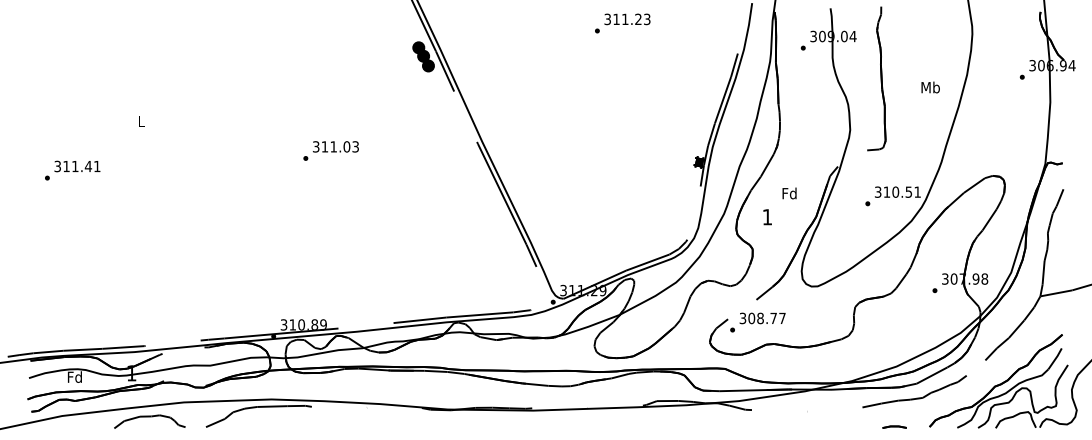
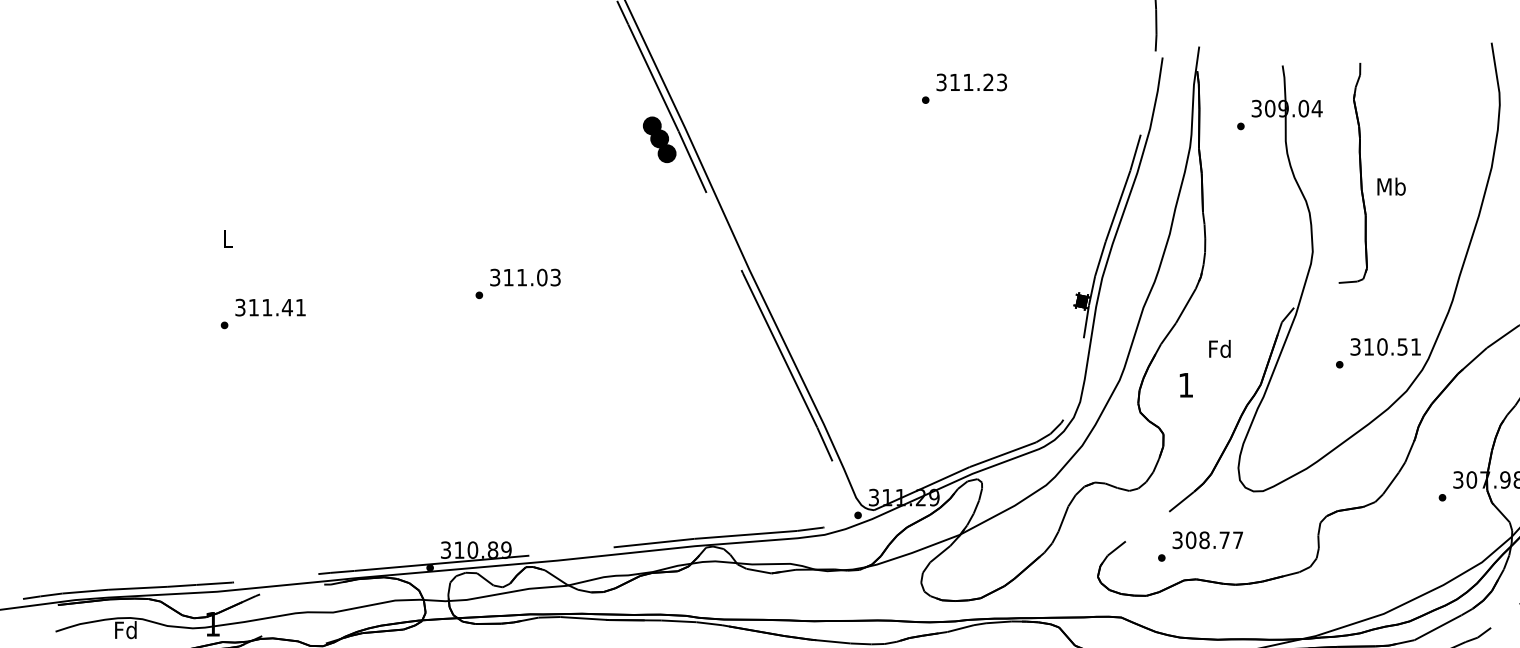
text: (930, 87) -> (1391, 186), moved
text: (72, 170) -> (262, 313), moved
text: (757, 322) -> (1199, 546), moved

